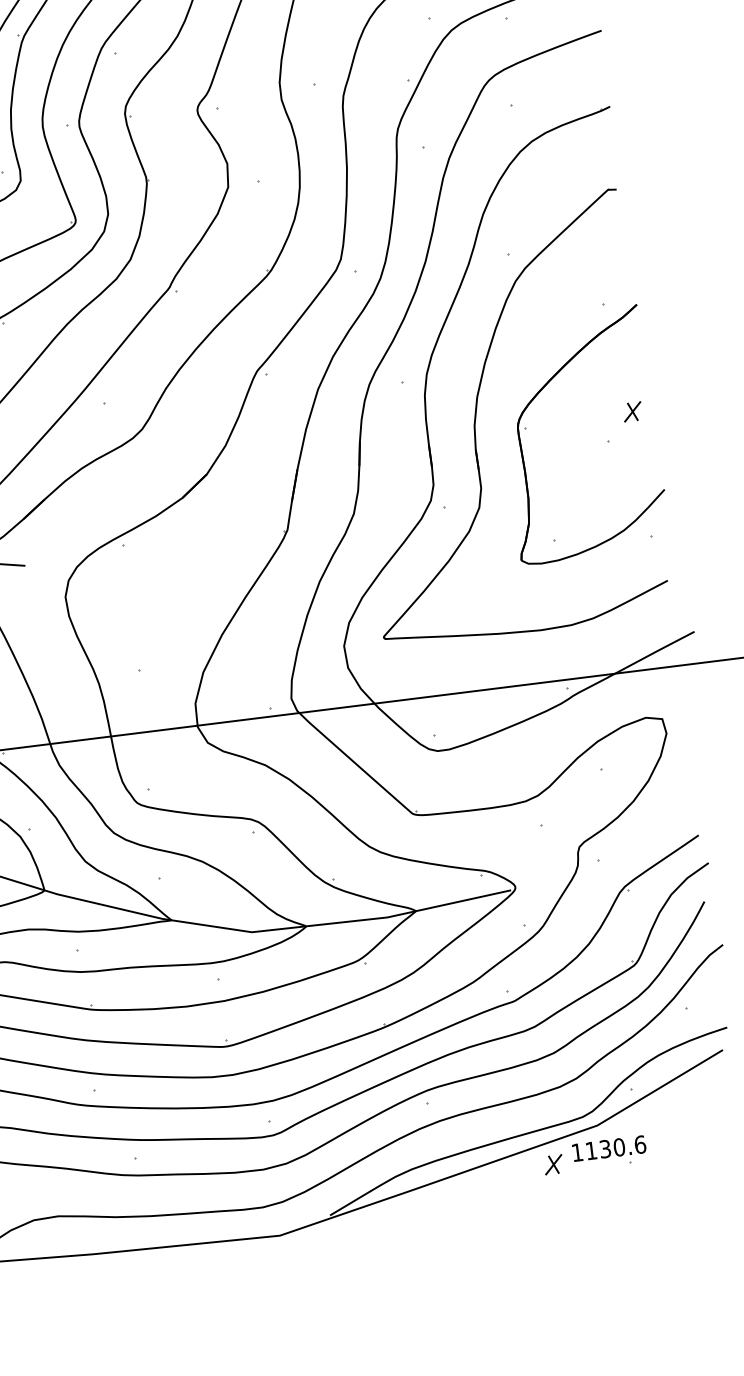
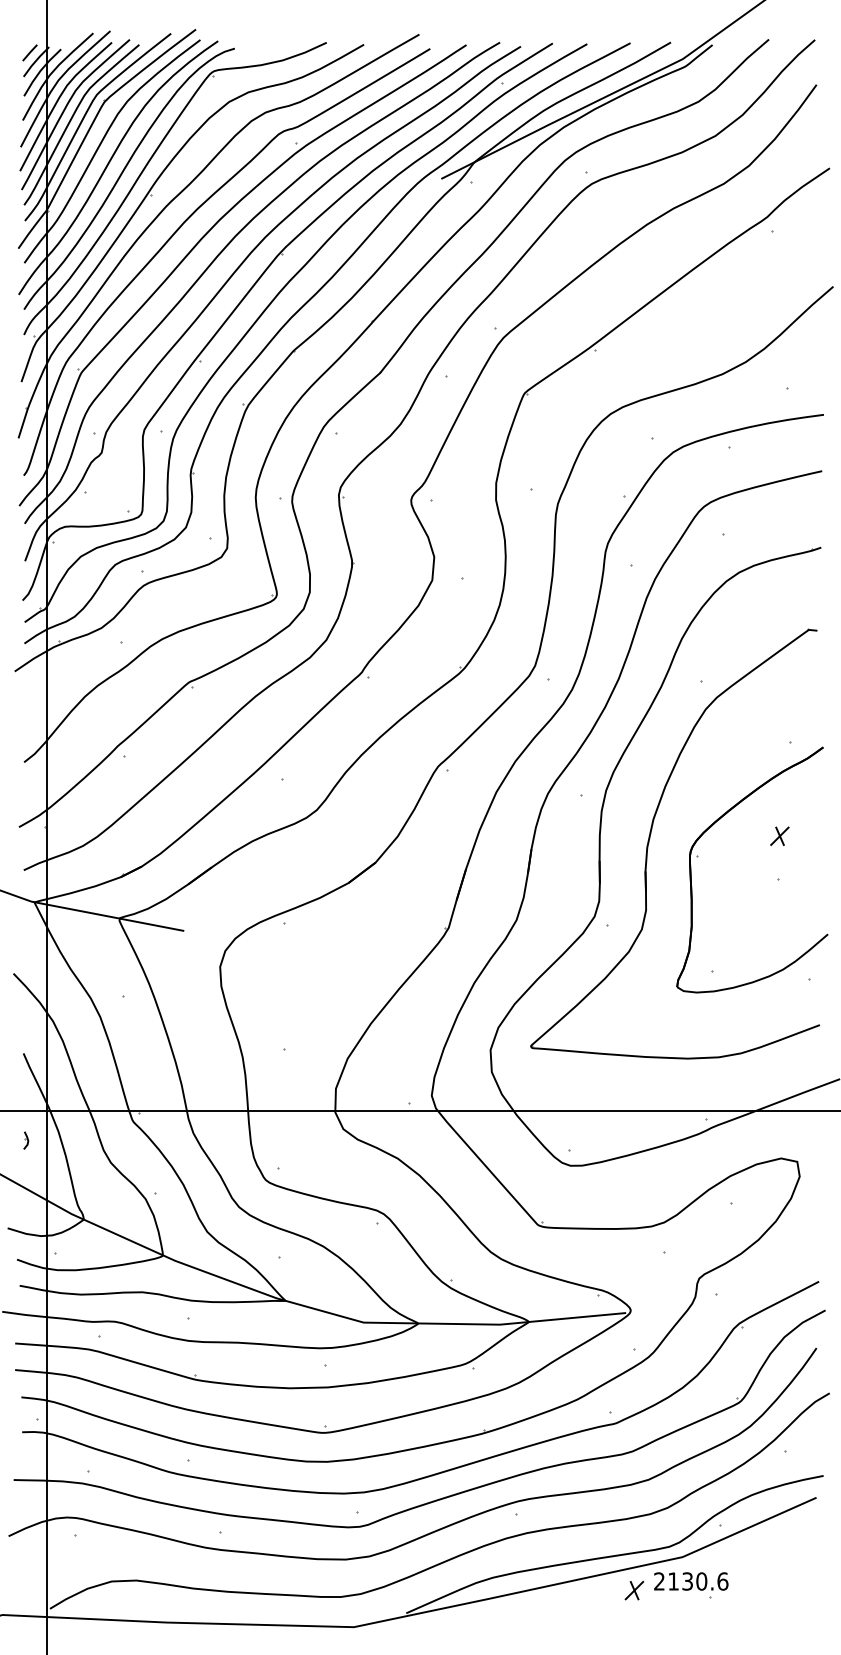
part: (632, 411) -> (779, 835), moved
text: (577, 1152) -> (659, 1581), 1130.6 -> 2130.6

